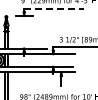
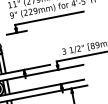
line: (54, 9) -> (49, 18), dashed -> solid

